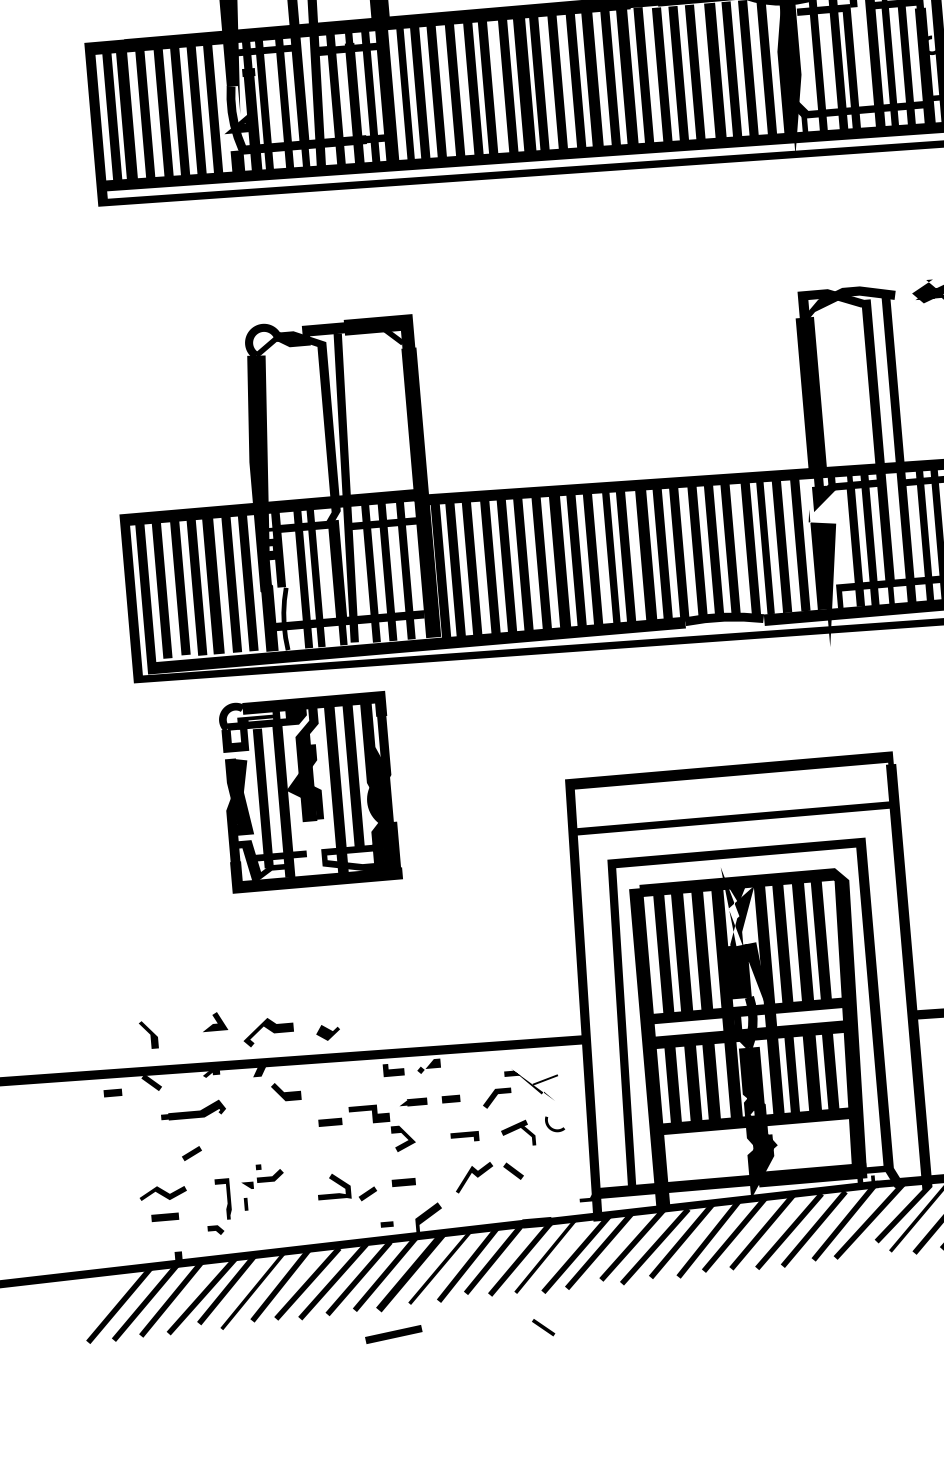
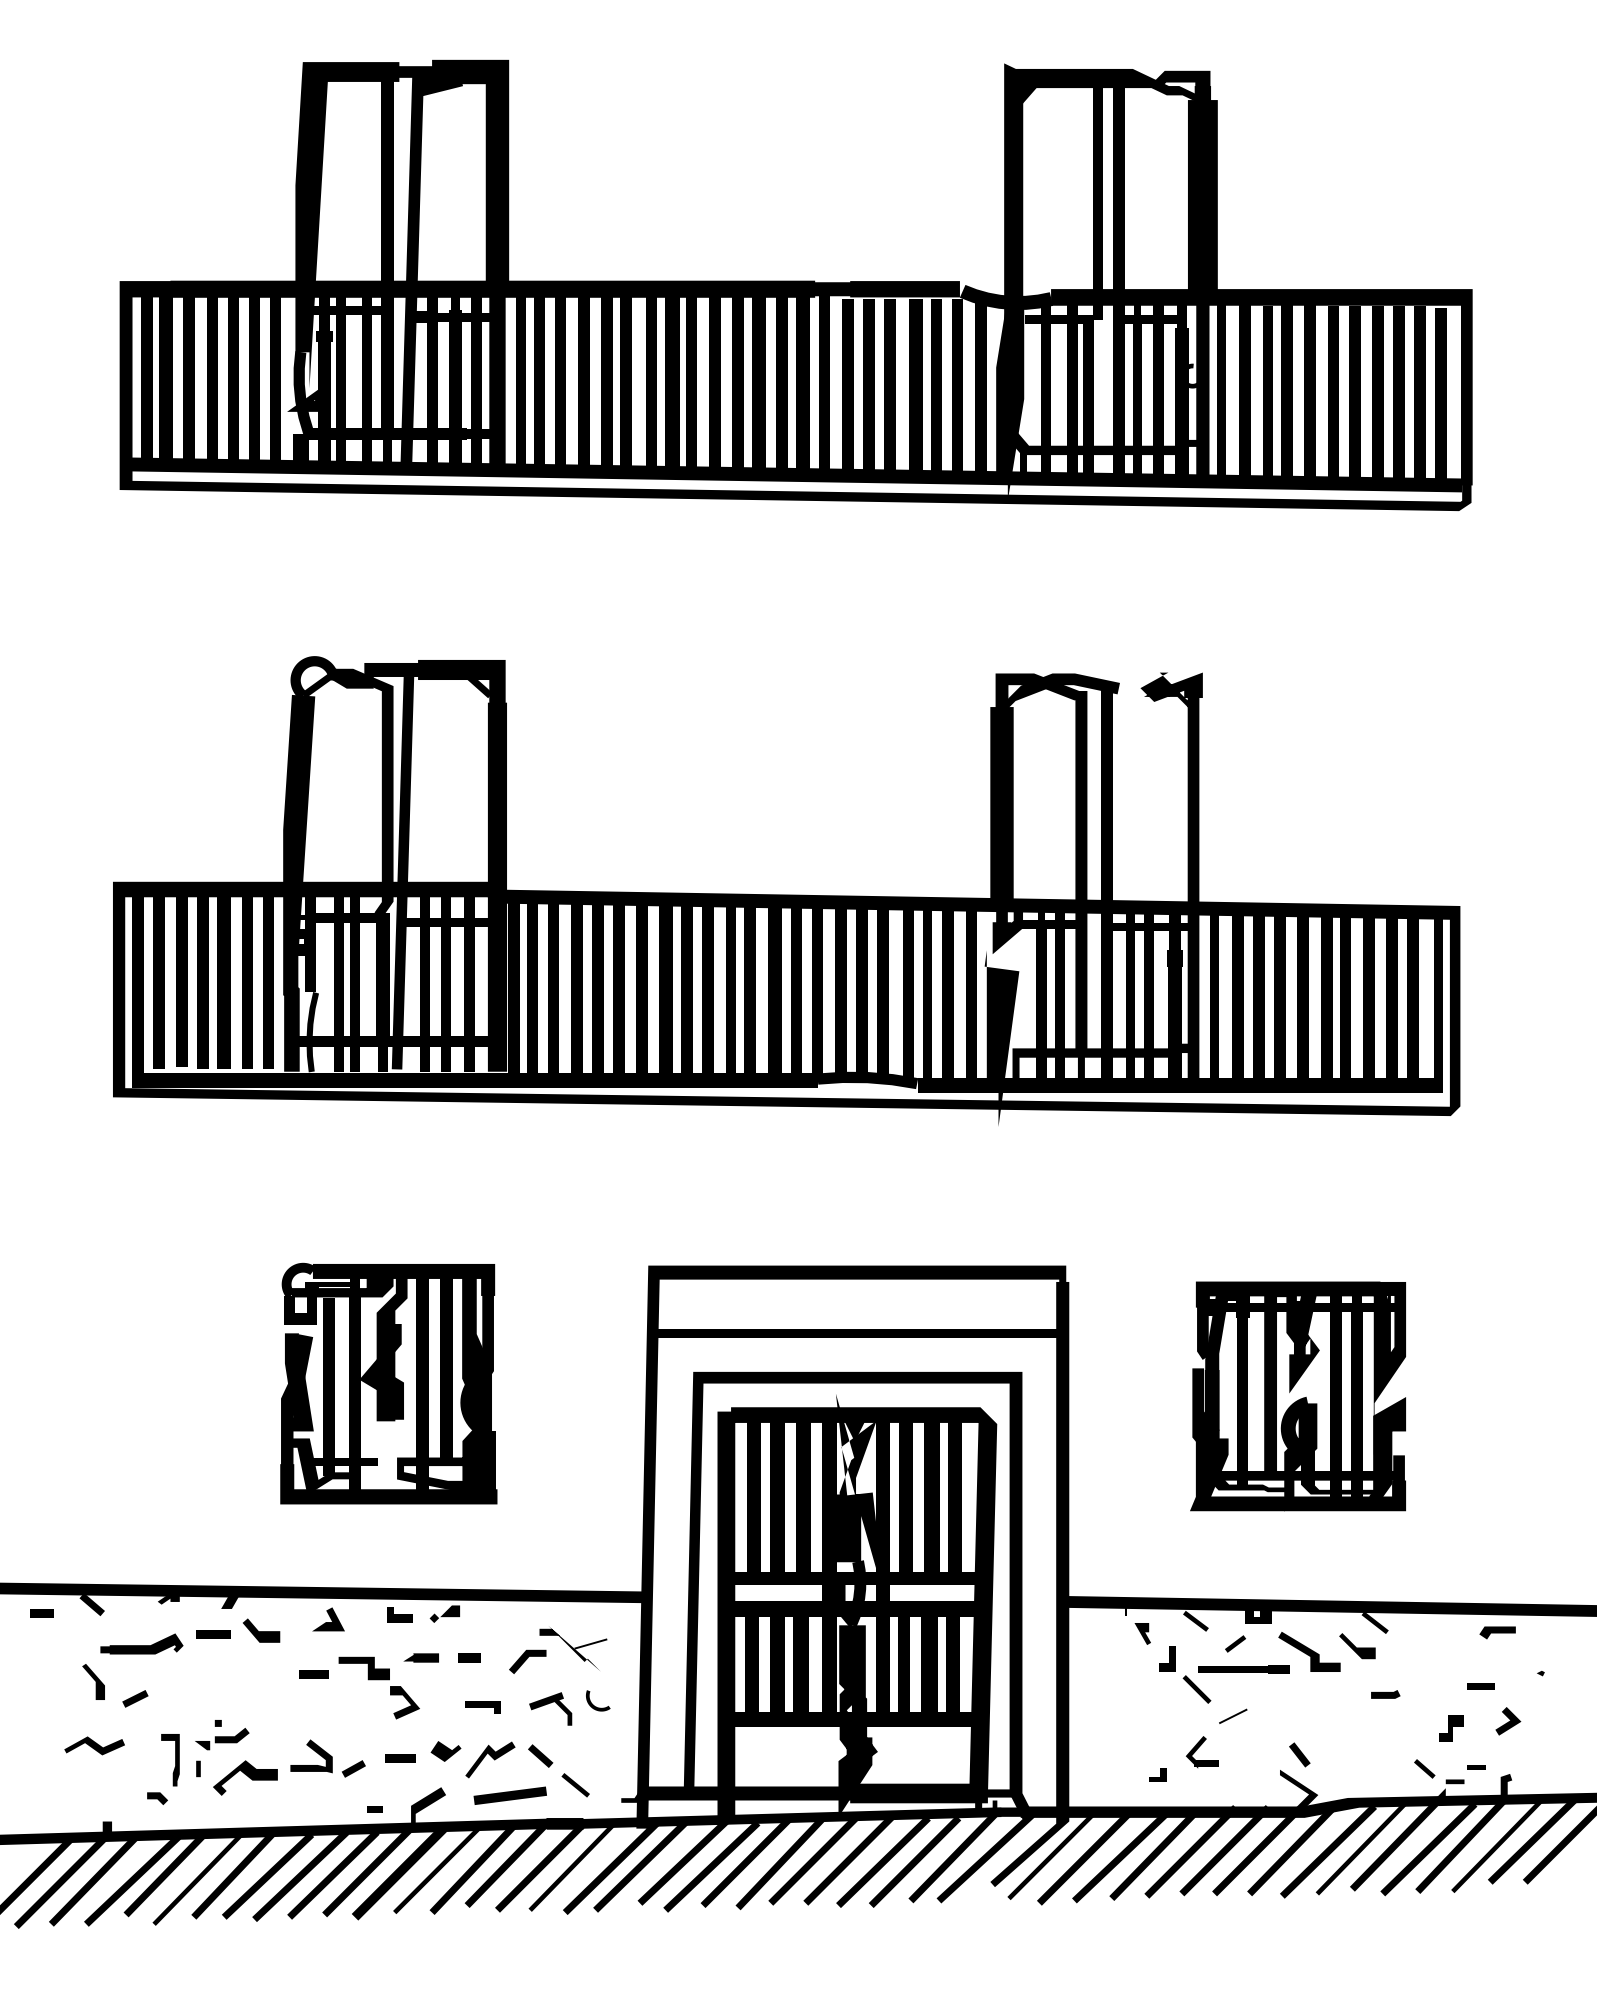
part: (309, 791) -> (388, 1383), moved
line: (216, 1021) -> (330, 1619), moved
line: (269, 1029) -> (246, 1775), moved
line: (327, 1032) -> (445, 1751), moved
line: (149, 1033) -> (94, 1680), moved
line: (165, 1217) -> (213, 1634), moved
line: (543, 1327) -> (575, 1785), moved
line: (393, 1334) -> (509, 1795), moved

